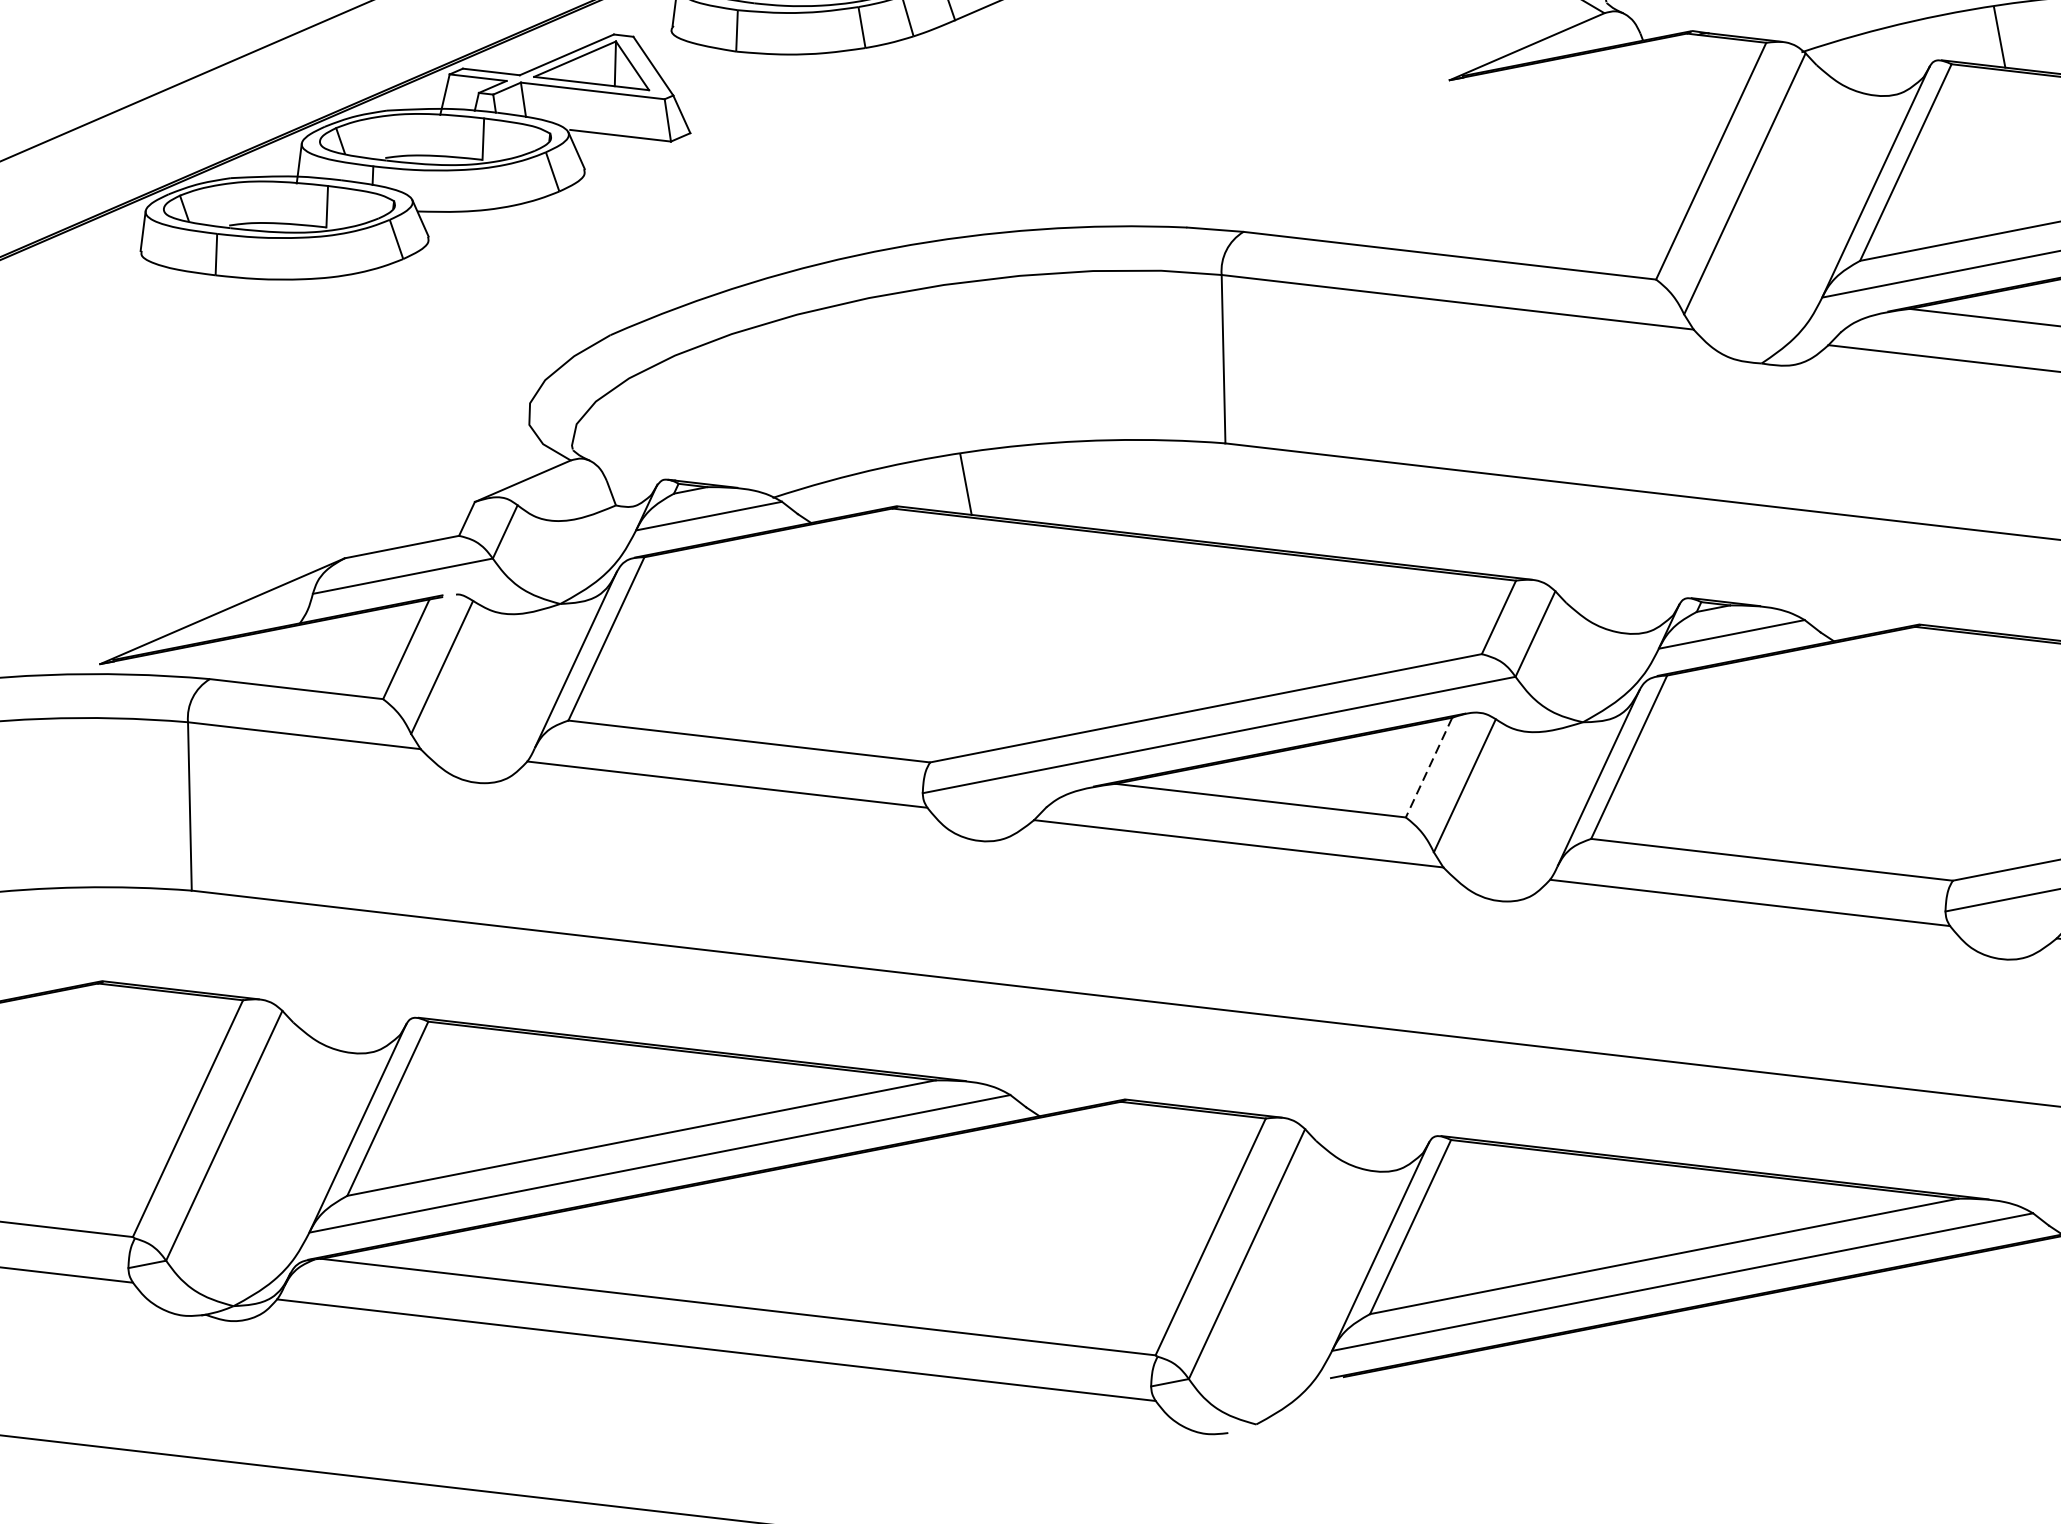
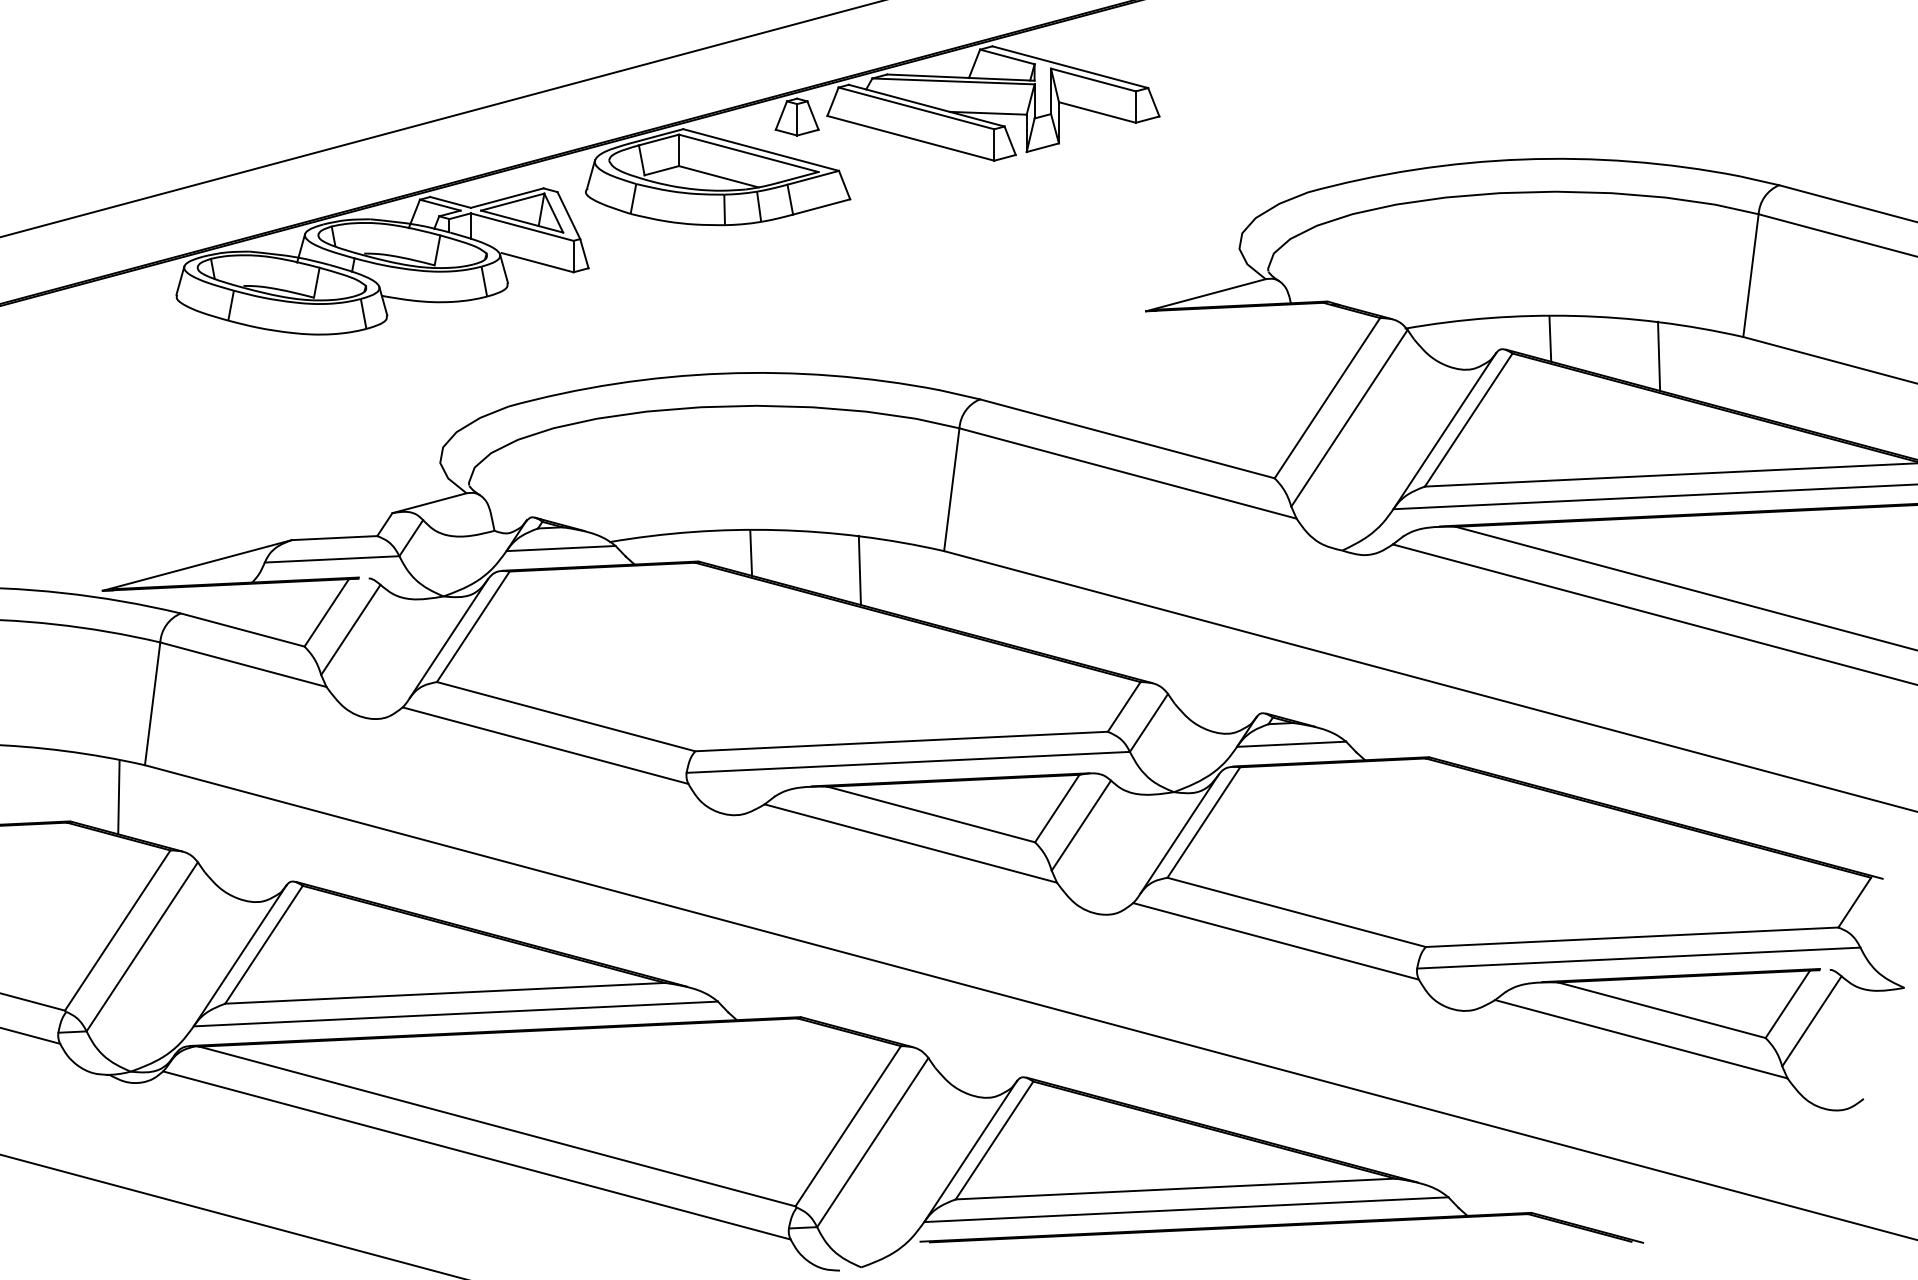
line: (1115, 486) -> (859, 570), added
line: (1429, 768) -> (1057, 809), dashed -> solid
line: (162, 939) -> (118, 797), added

